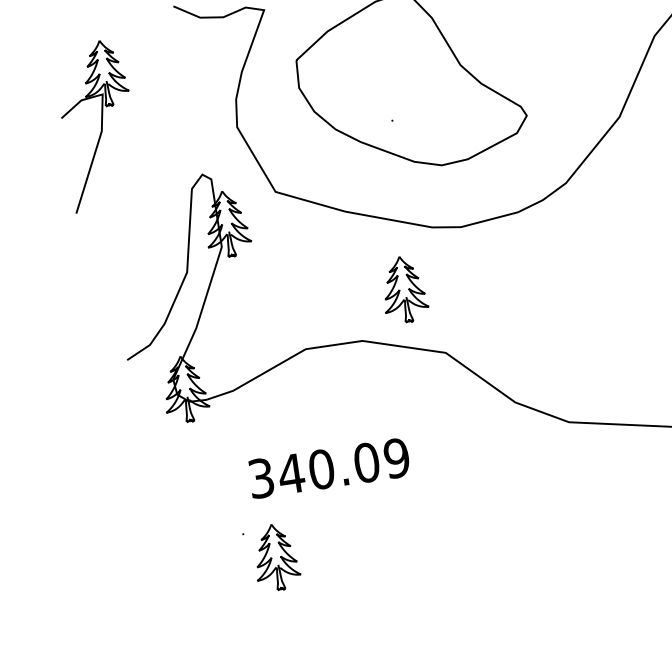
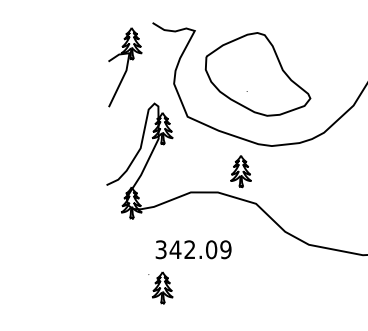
part: (98, 125) -> (125, 67), moved
text: (320, 469) -> (189, 249), 340.09 -> 342.09

